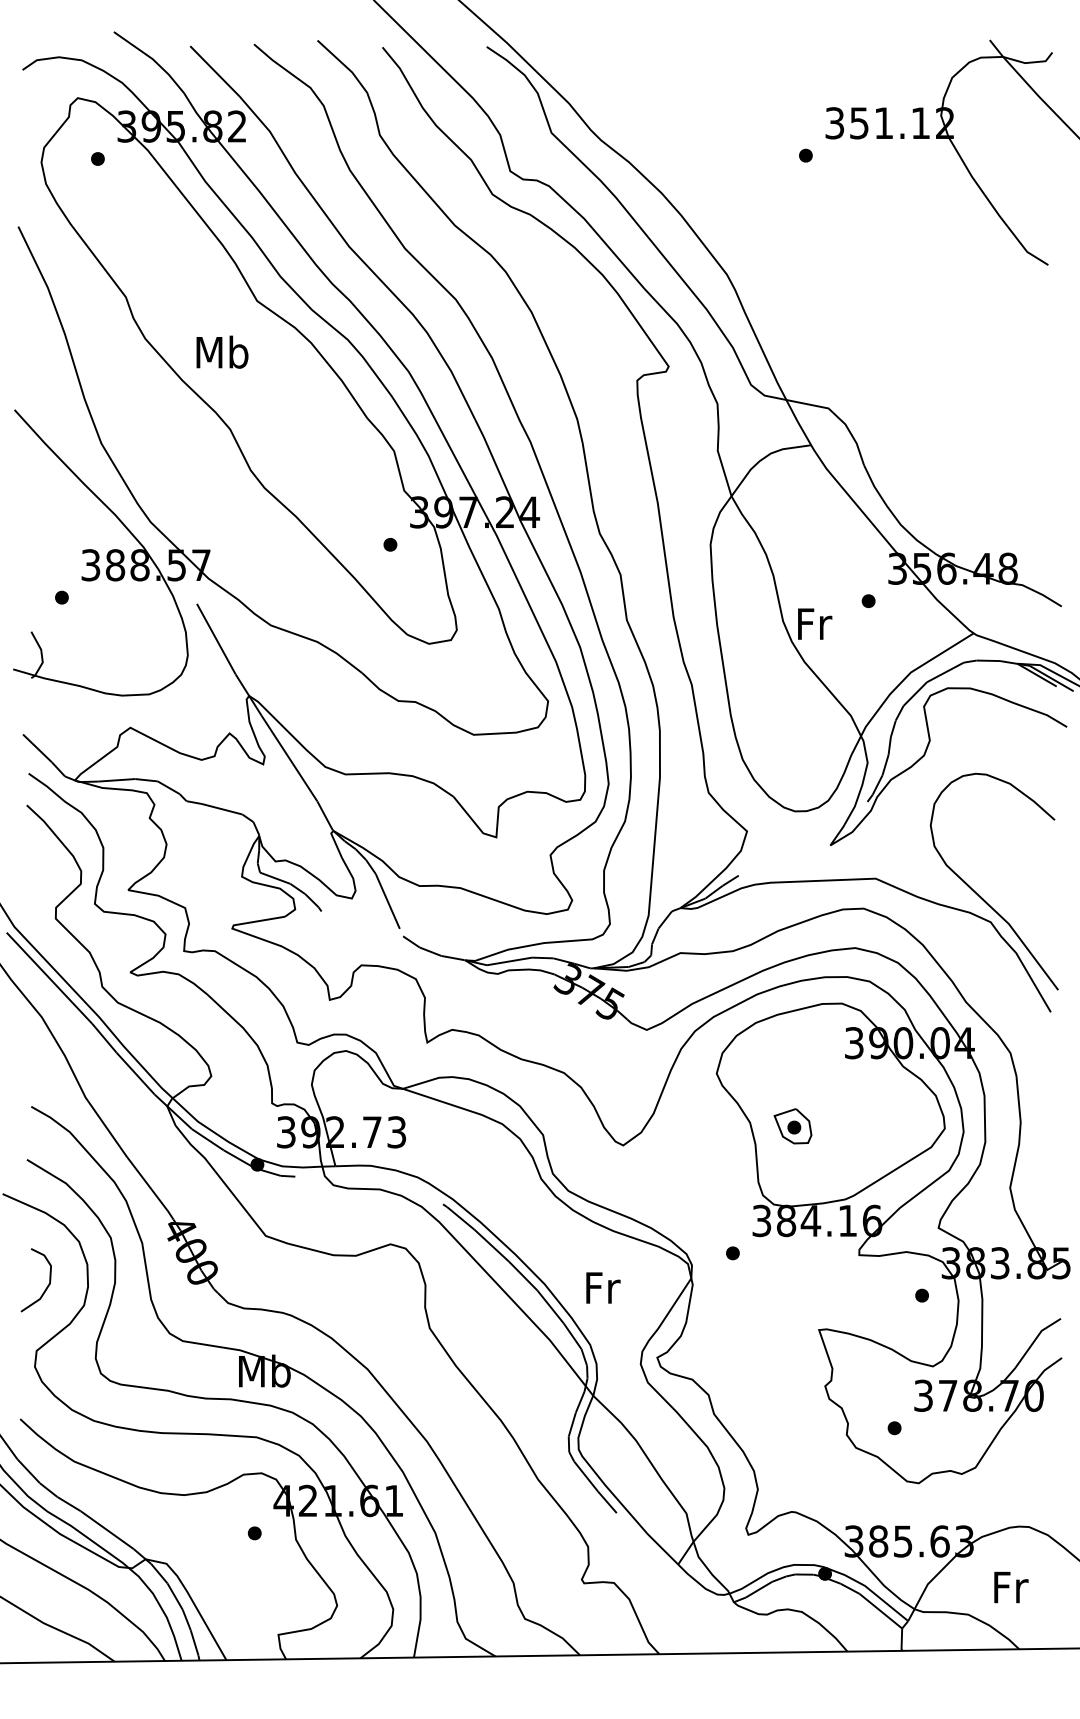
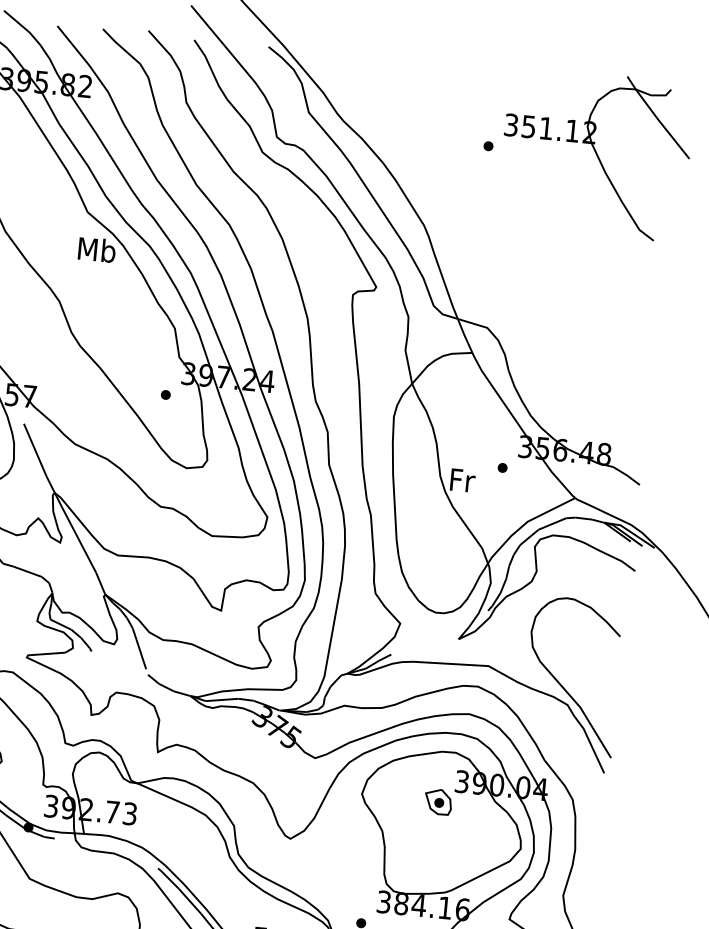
text: (222, 351) -> (97, 249), moved
part: (792, 1126) -> (438, 802), moved

